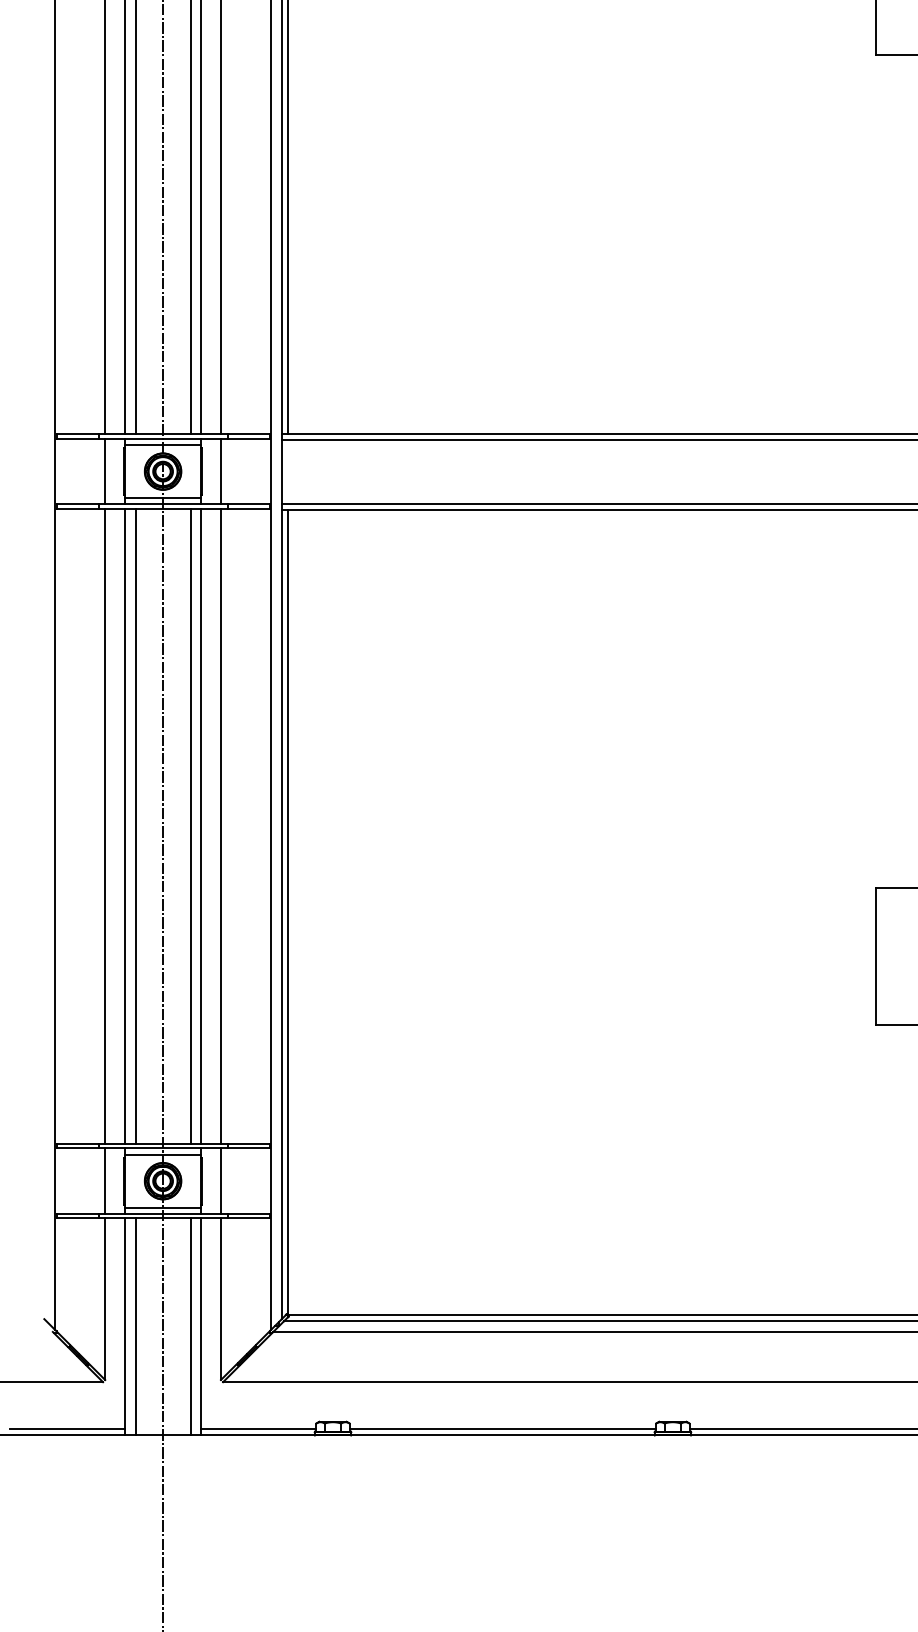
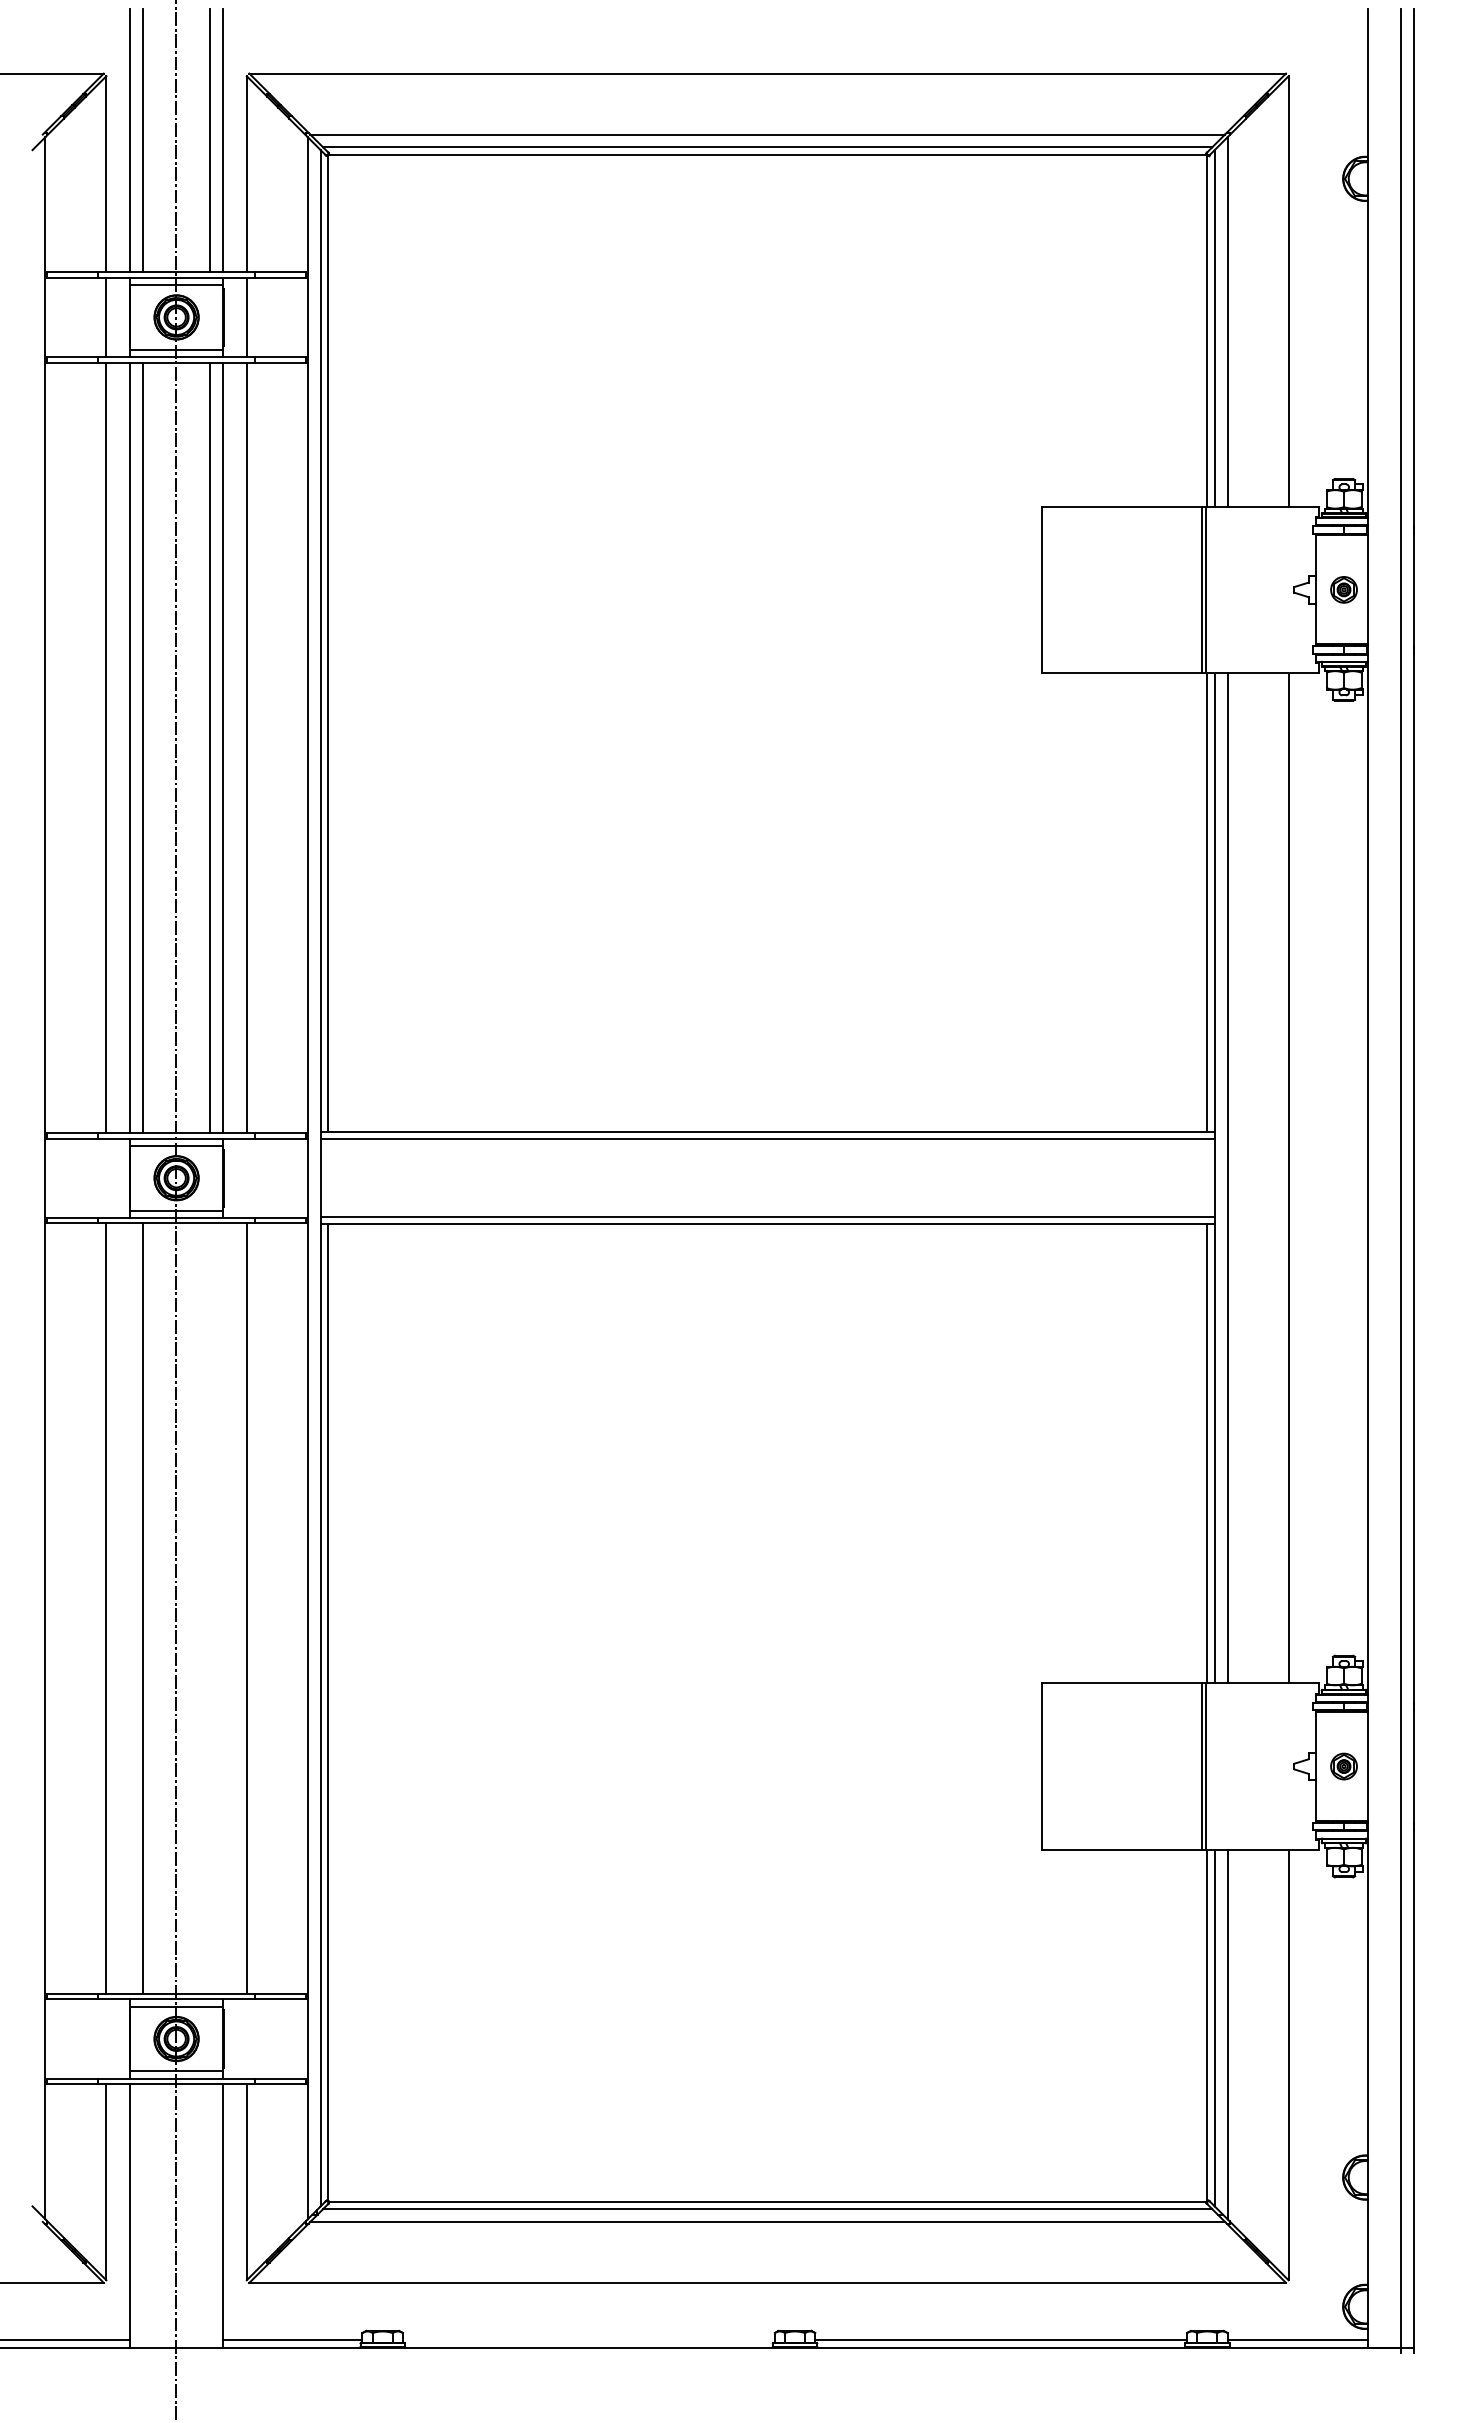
line: (105, 471) -> (106, 1177), removed
line: (220, 471) -> (246, 1177), removed
line: (125, 826) -> (130, 1608), removed
line: (190, 826) -> (209, 1608), removed
line: (200, 826) -> (222, 1608), removed
line: (105, 1180) -> (106, 2038), removed
line: (220, 1180) -> (246, 2038), removed
line: (135, 1326) -> (143, 2215), removed
line: (190, 1326) -> (209, 2215), removed
line: (502, 1429) -> (588, 2340), removed

